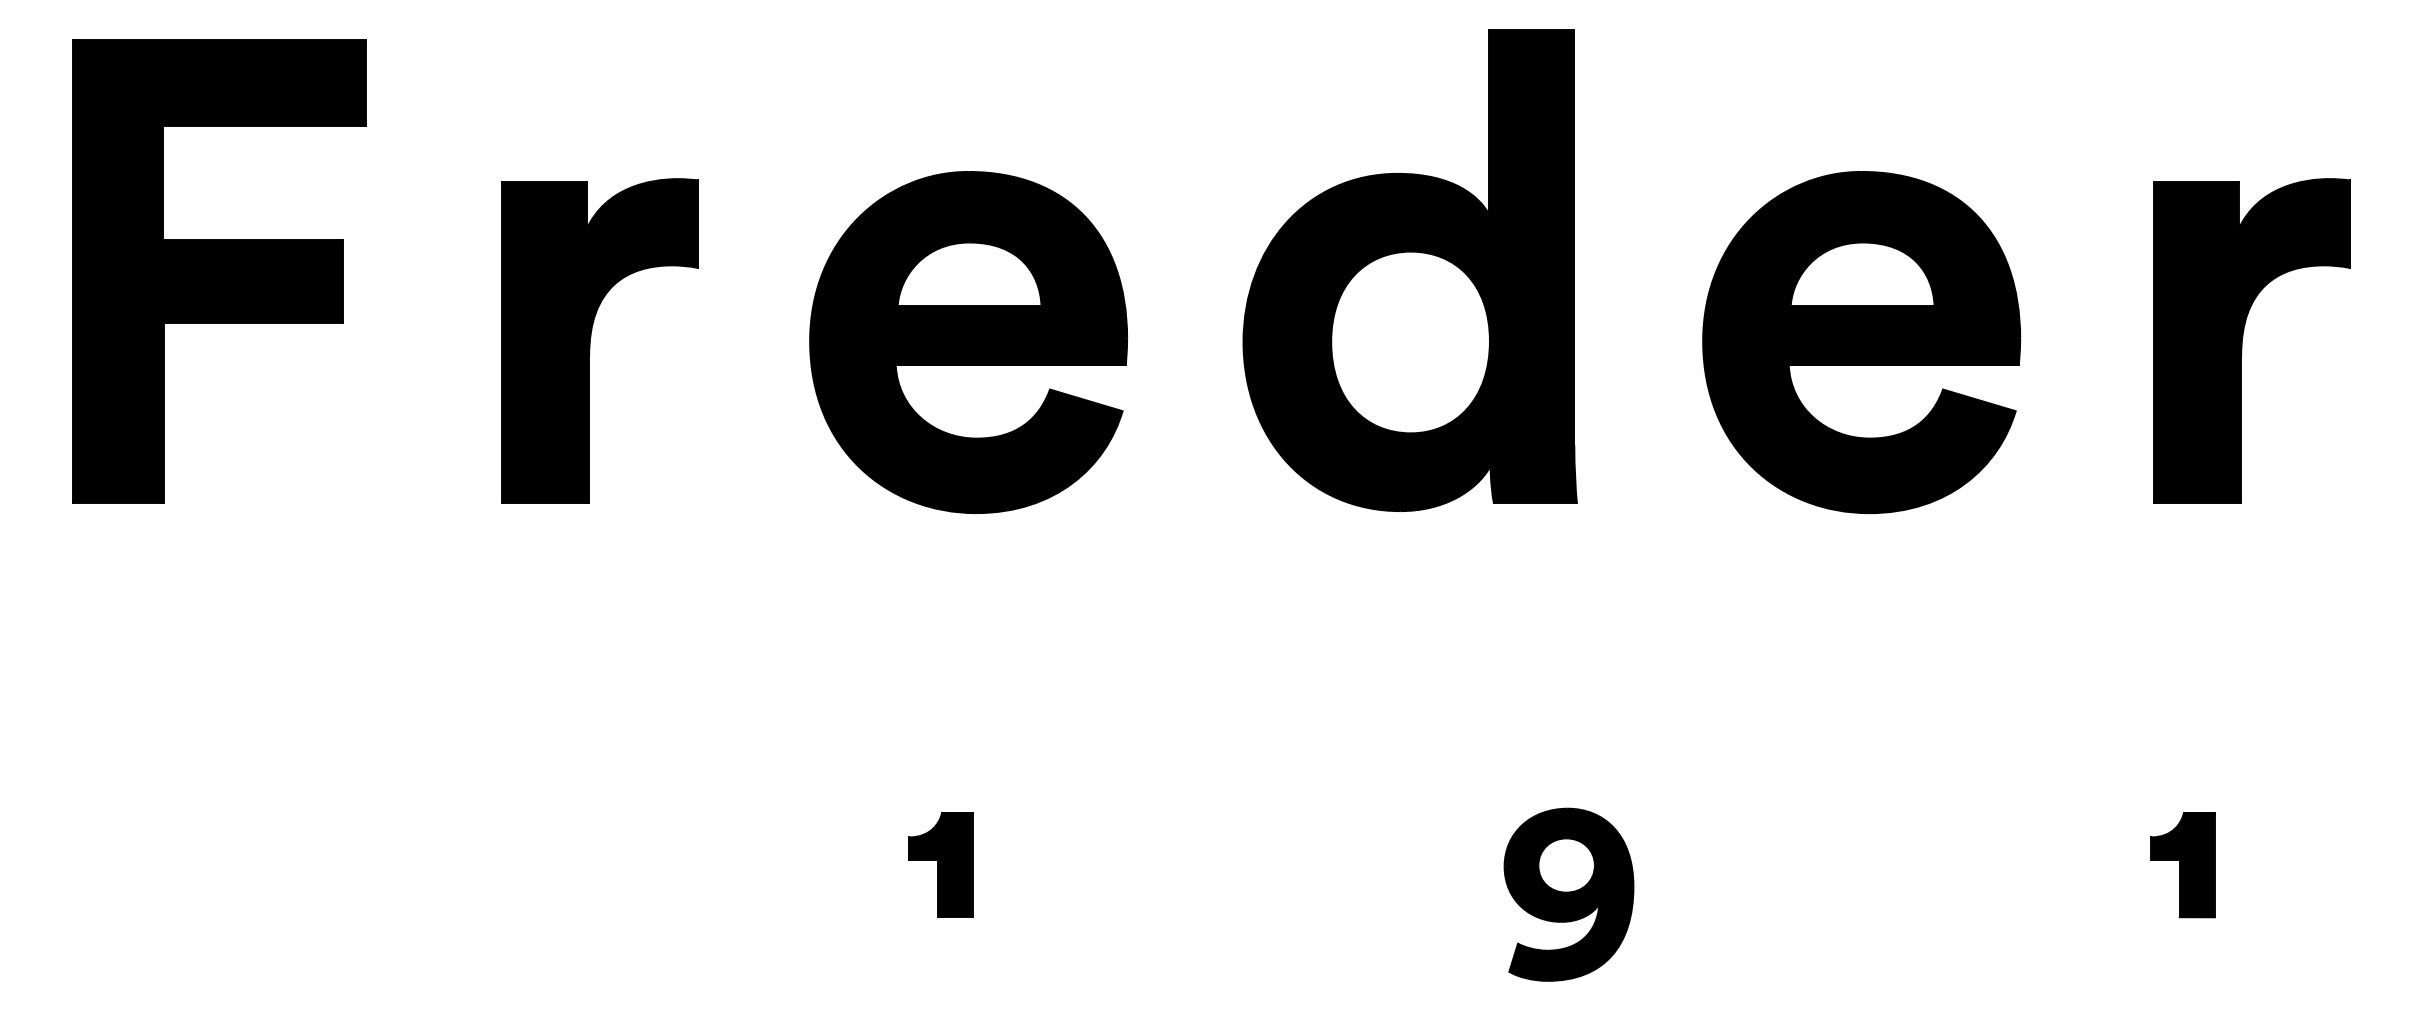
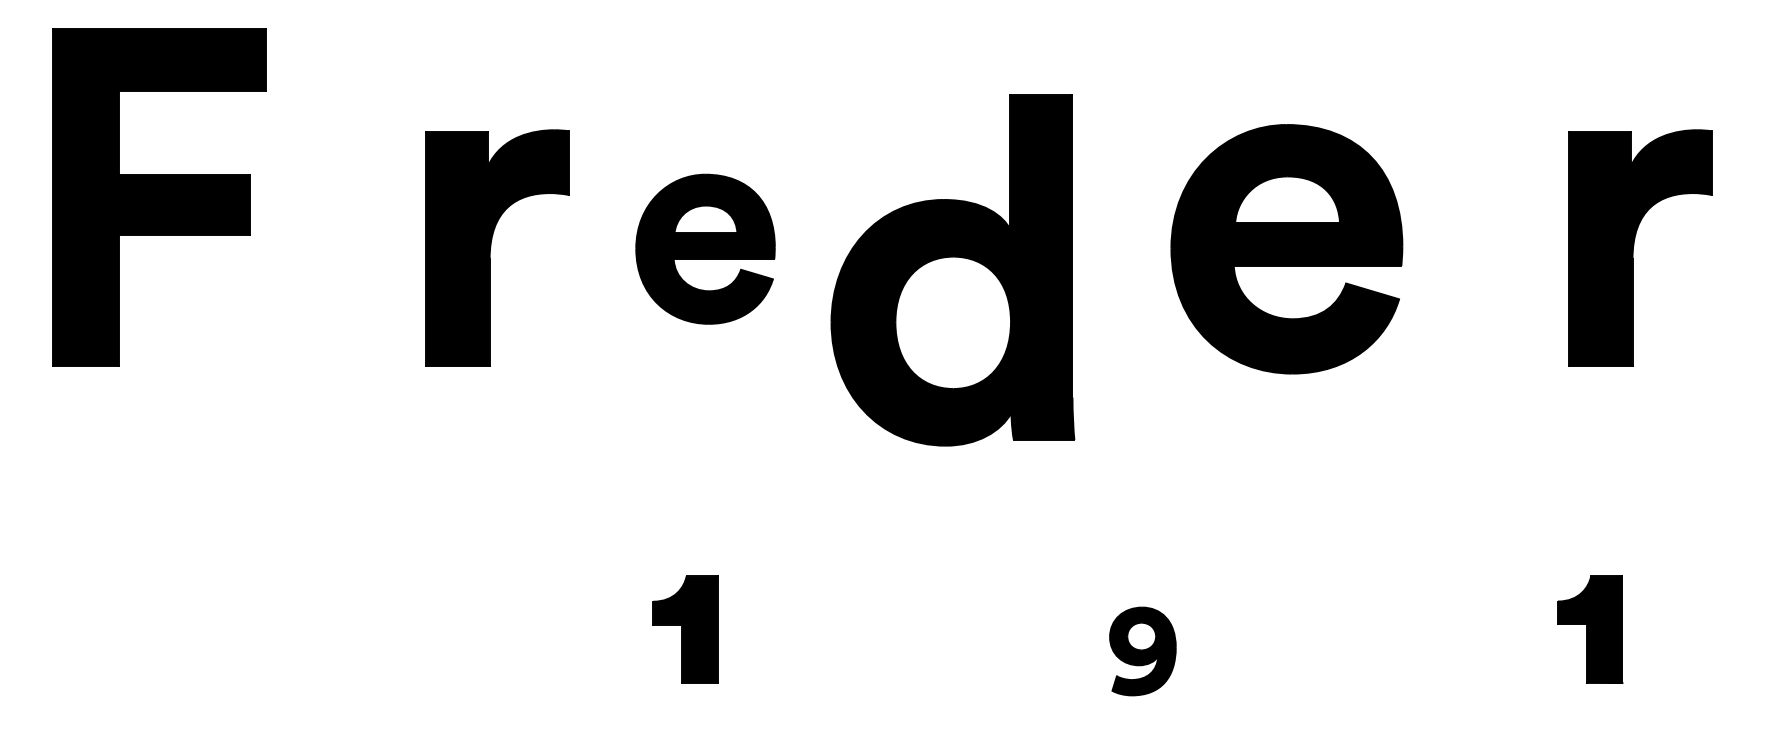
part: (1409, 270) -> (952, 270), moved
part: (591, 337) -> (491, 245), moved
part: (968, 342) -> (705, 249), size x0.6
part: (1861, 342) -> (1286, 249), moved
part: (940, 864) -> (685, 629), size x1.4
part: (2182, 865) -> (1589, 630), size x1.4
part: (1568, 894) -> (1142, 651), size x0.7

